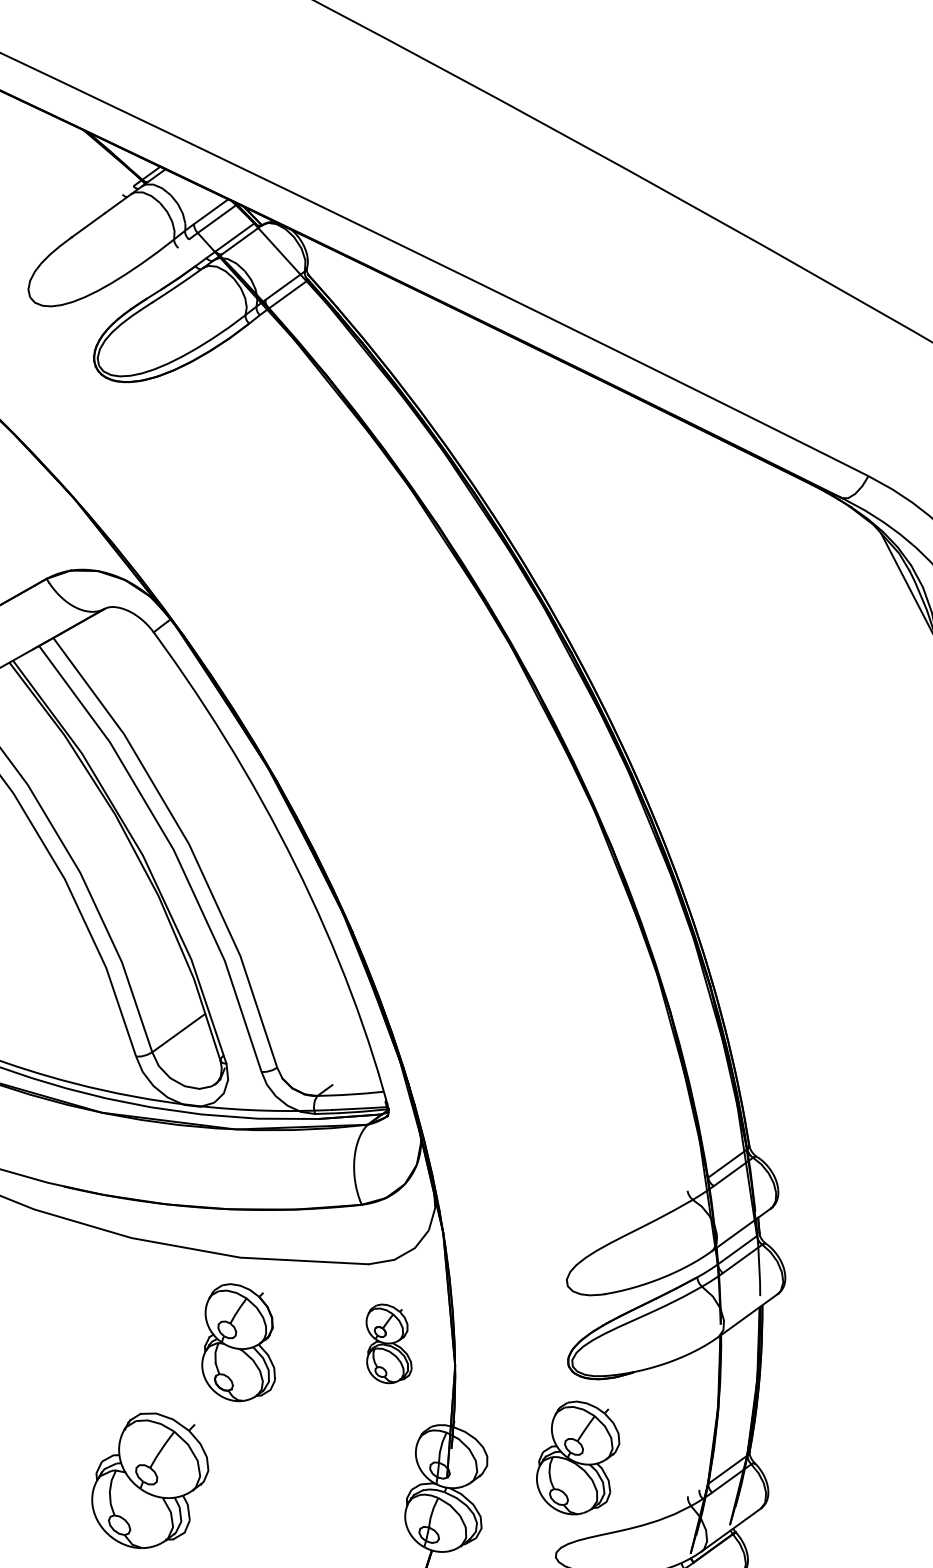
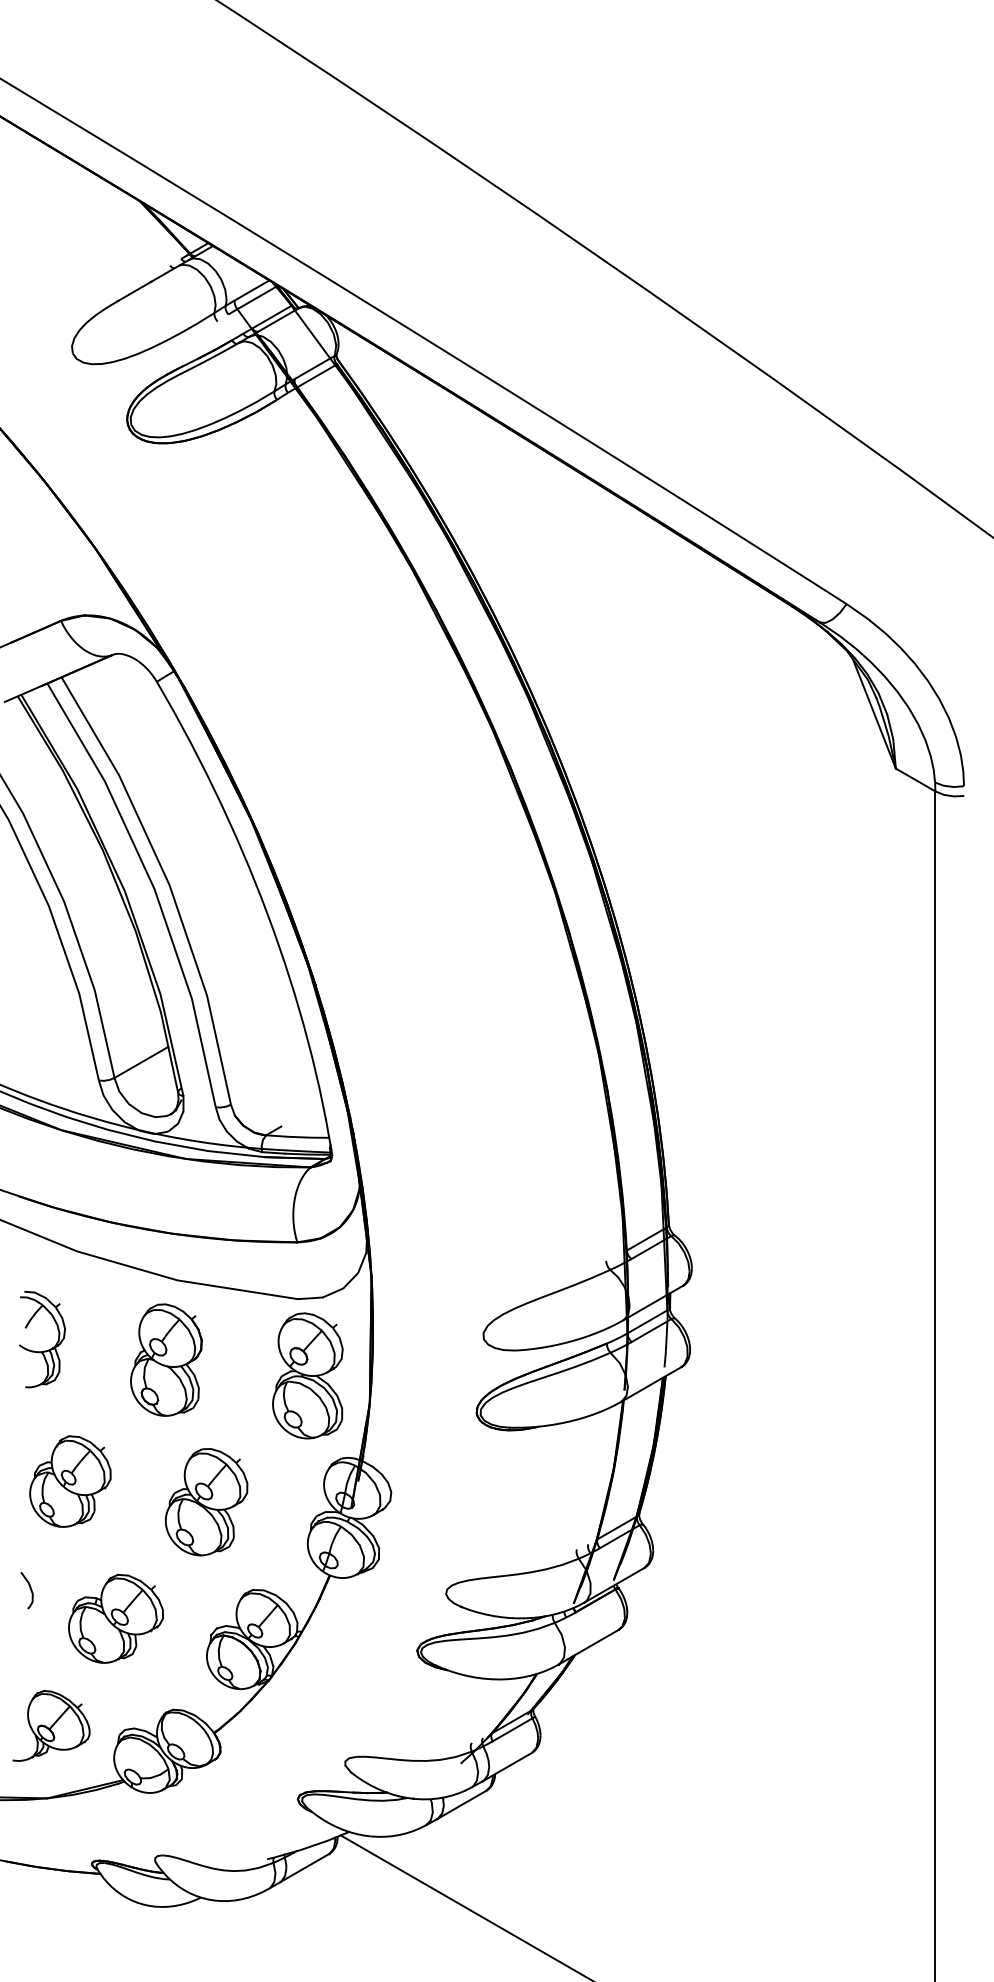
part: (386, 1343) -> (307, 1375), size x1.67
part: (108, 1345) -> (44, 1350), added
part: (577, 1458) -> (206, 1502), moved
part: (149, 1480) -> (70, 1481), size x0.71

